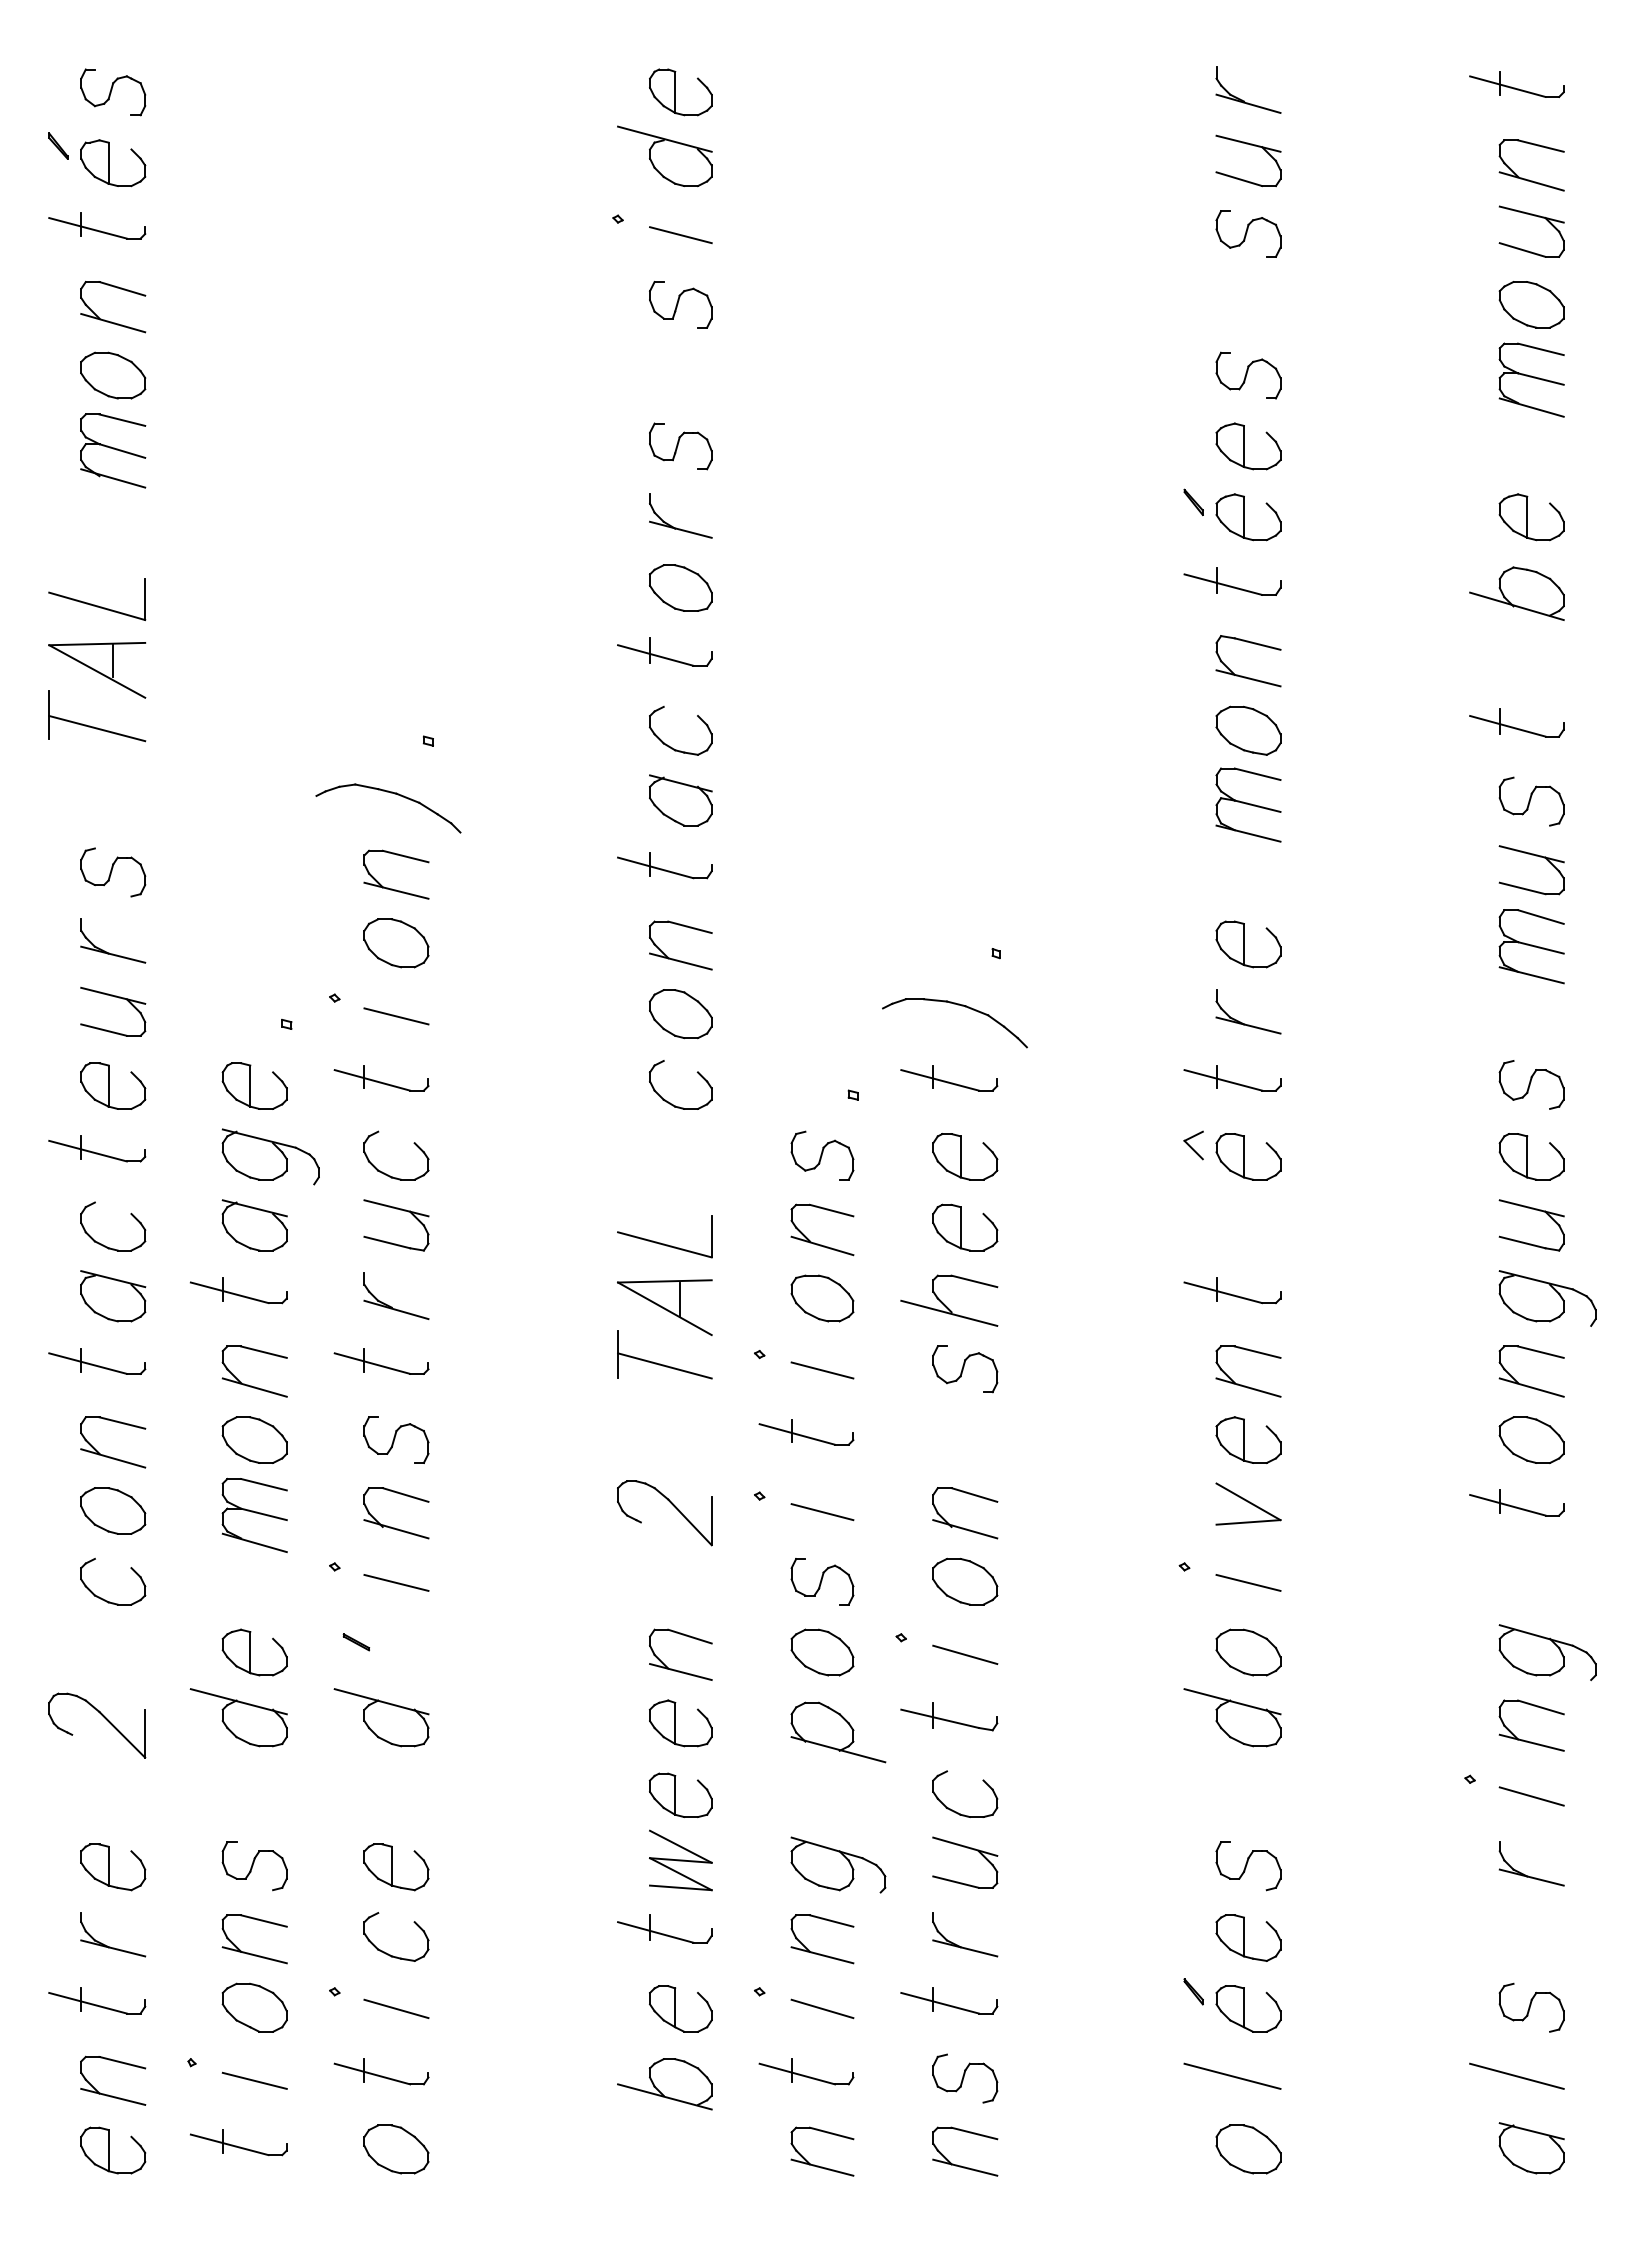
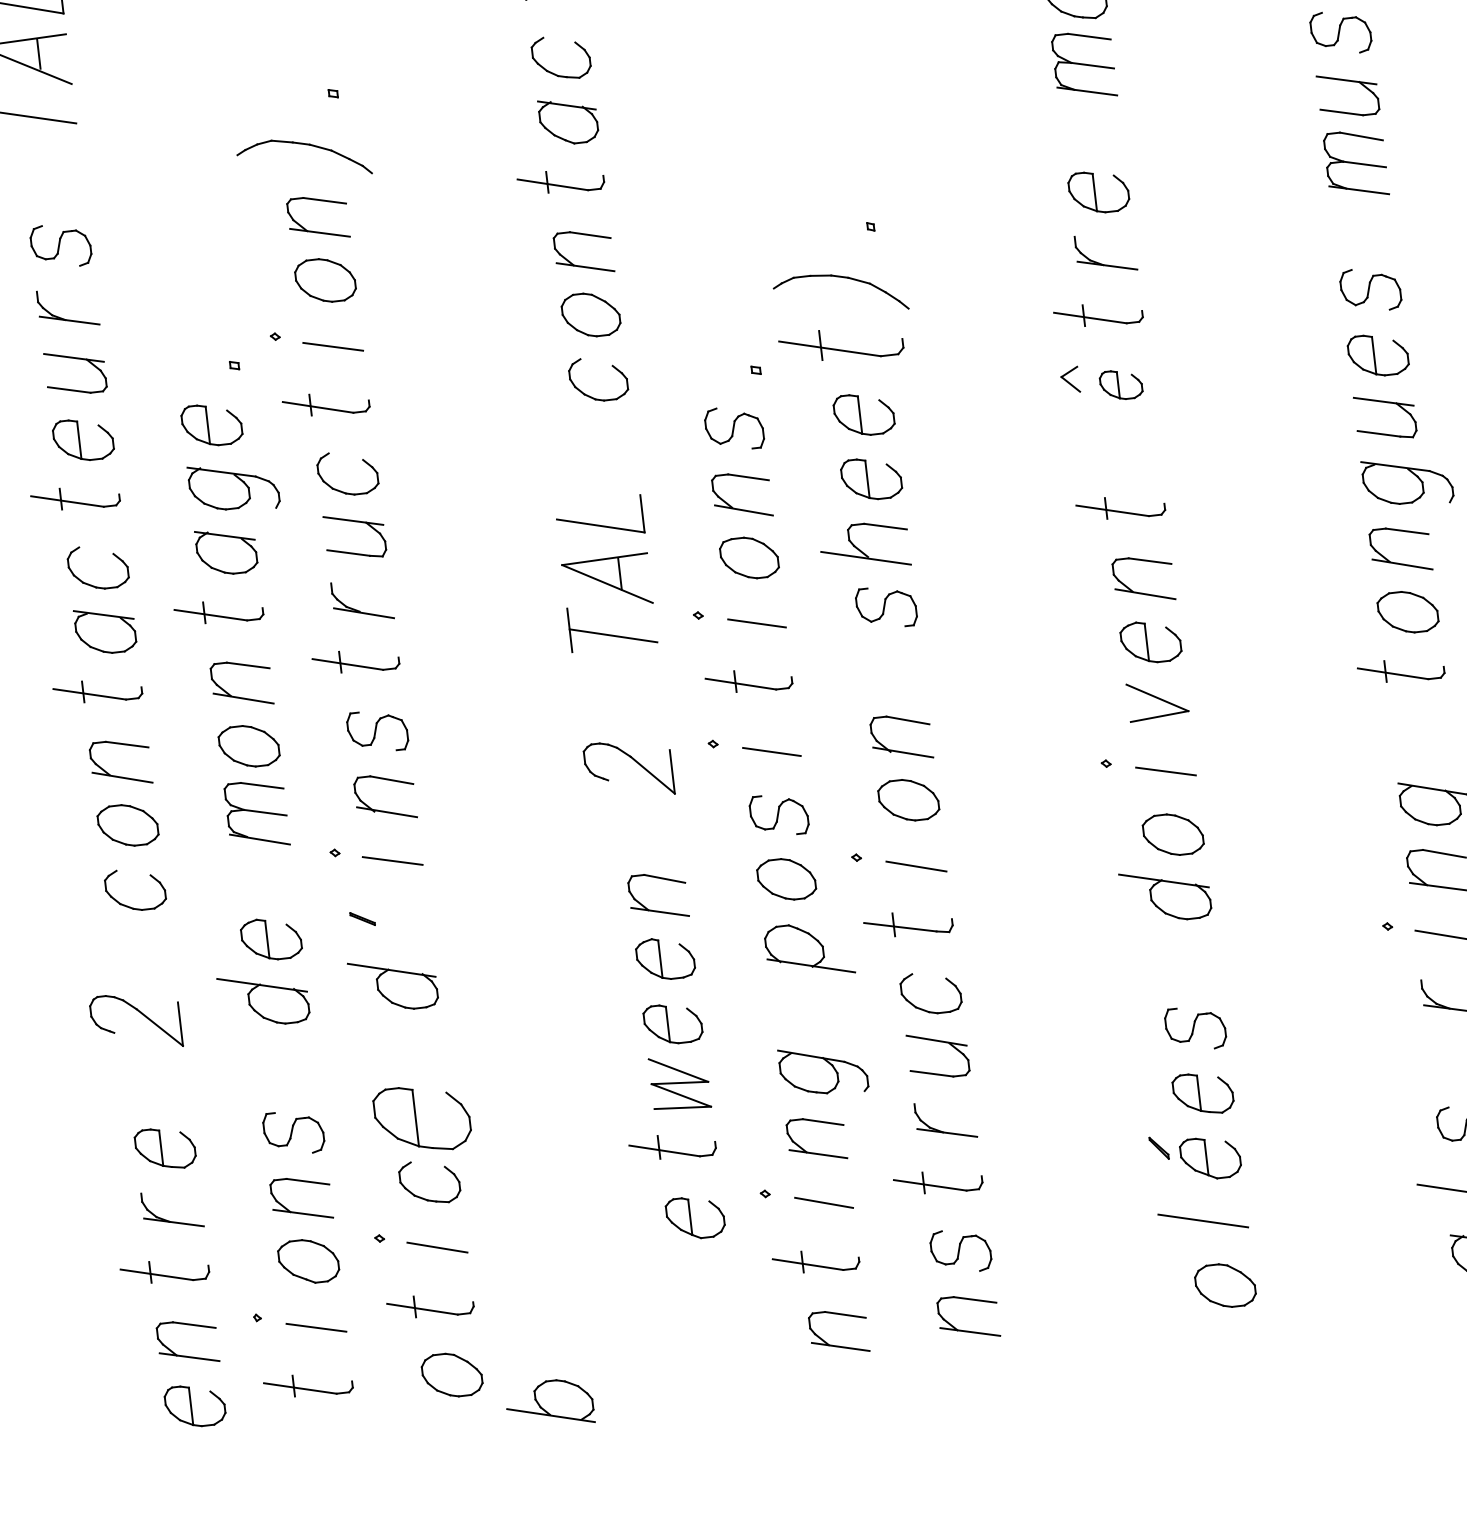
part: (949, 1078) -> (841, 345), size x1.4
part: (1248, 1156) -> (1121, 384), size x0.7
part: (396, 1867) -> (422, 1119), size x1.6
part: (664, 2084) -> (549, 1404), moved

